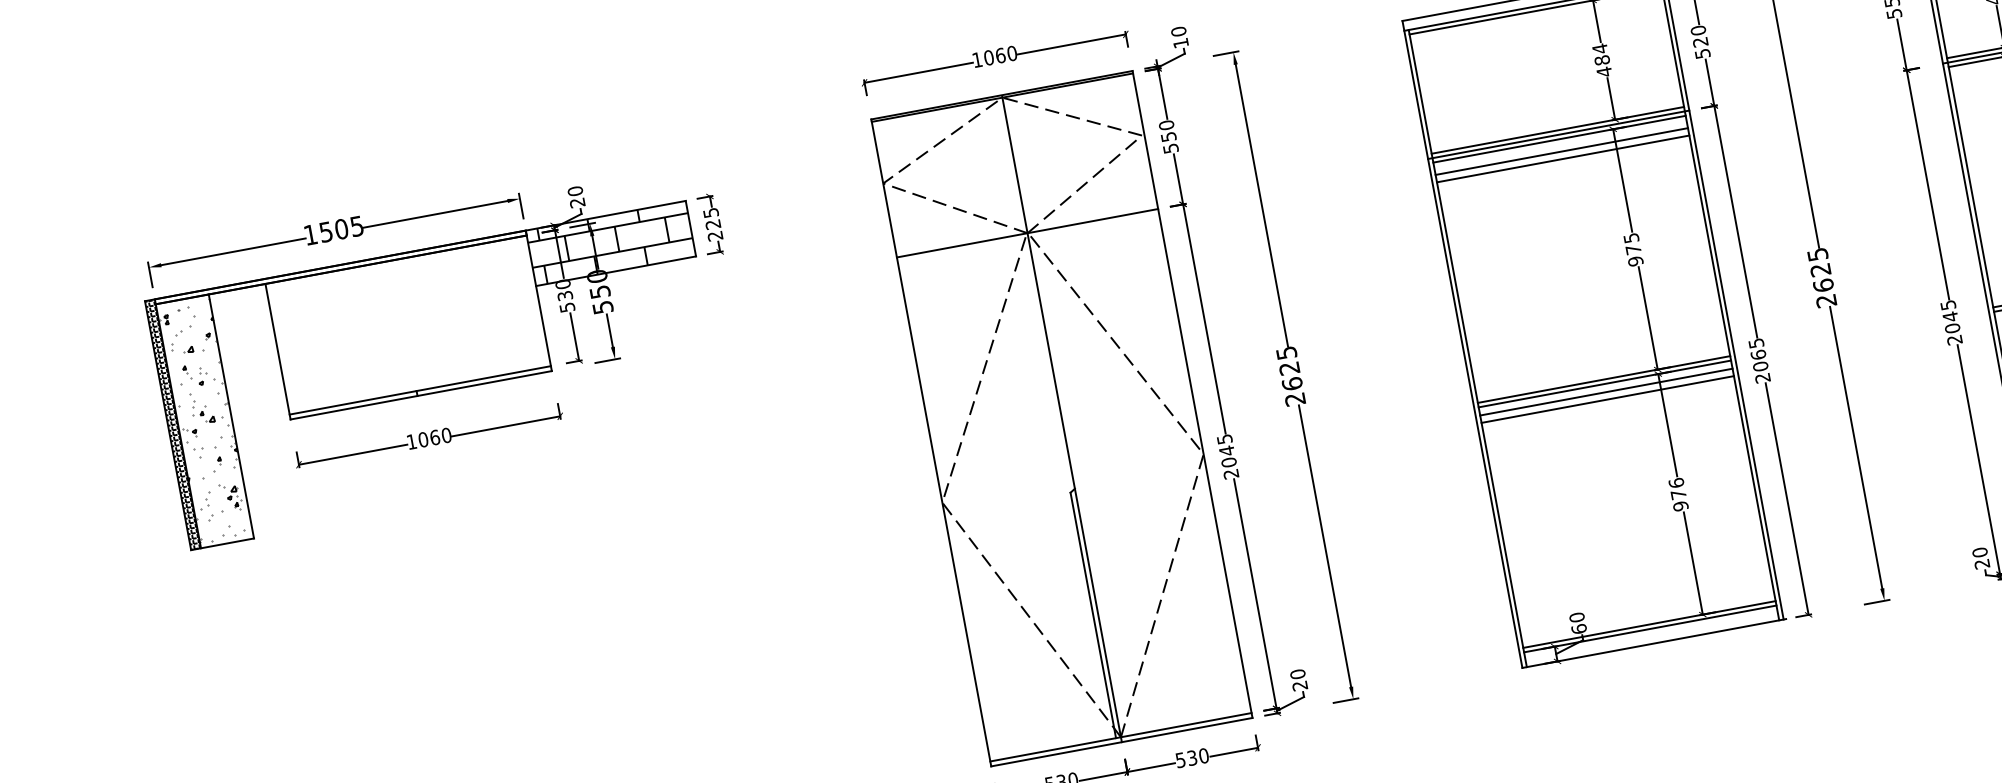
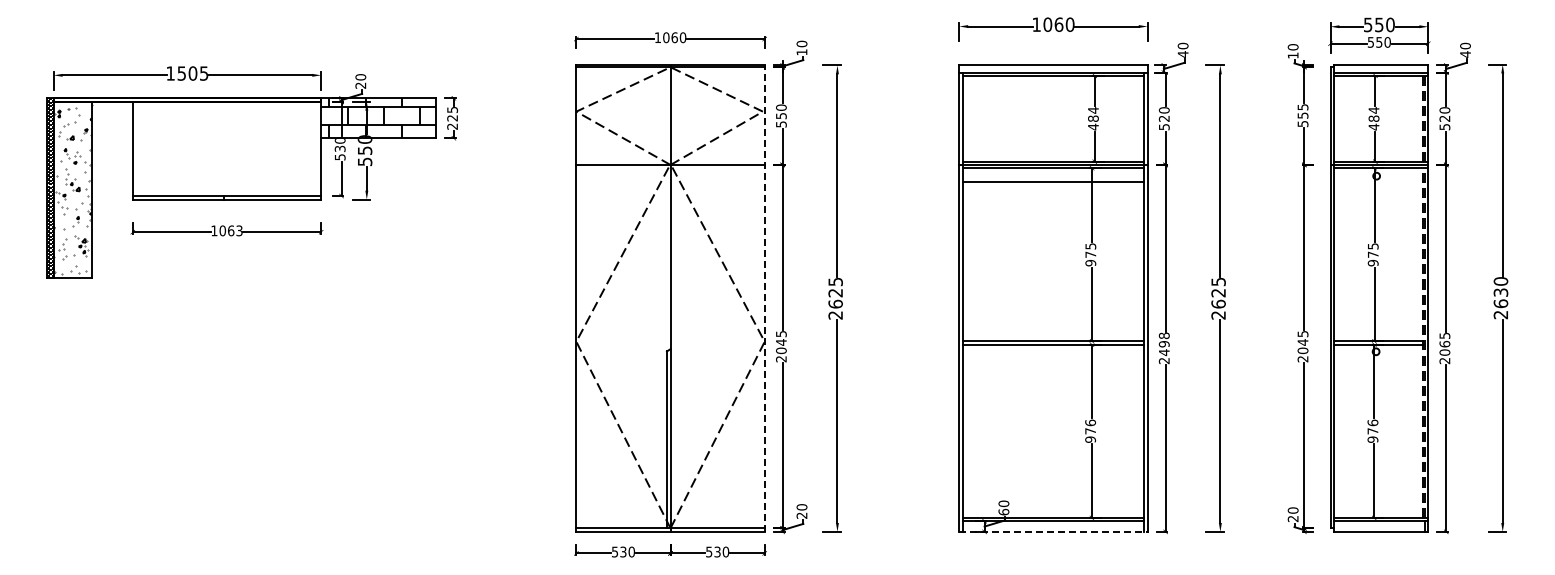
line: (1561, 152) -> (1053, 177), removed
text: (1757, 355) -> (1163, 344), 2065 -> 2498
line: (1606, 392) -> (1053, 350), removed
line: (1192, 394) -> (764, 298), solid -> dashed
line: (1607, 399) -> (1053, 355), removed
text: (446, 434) -> (239, 230), 1060 -> 1063
line: (1654, 642) -> (1054, 531), solid -> dashed

